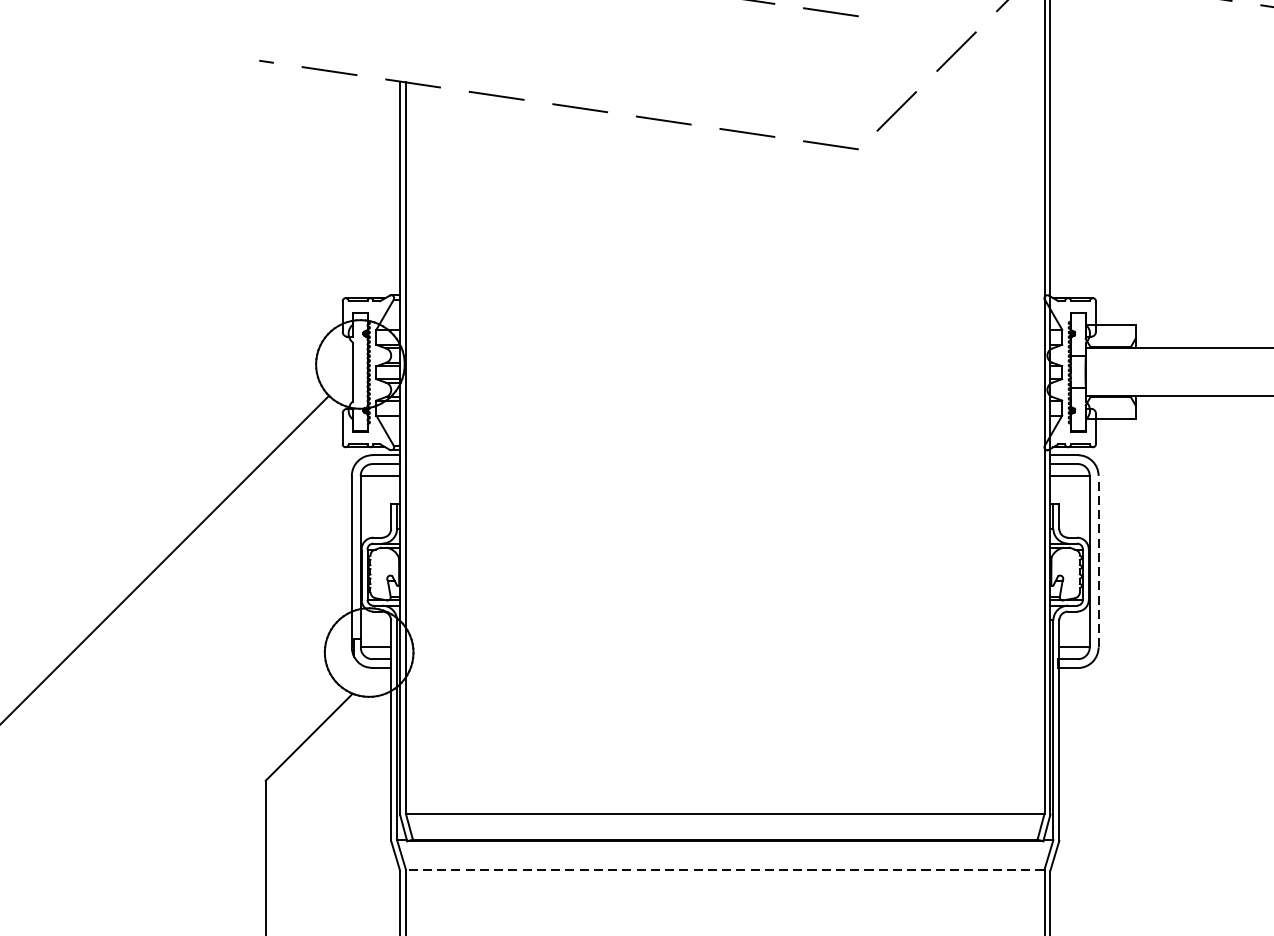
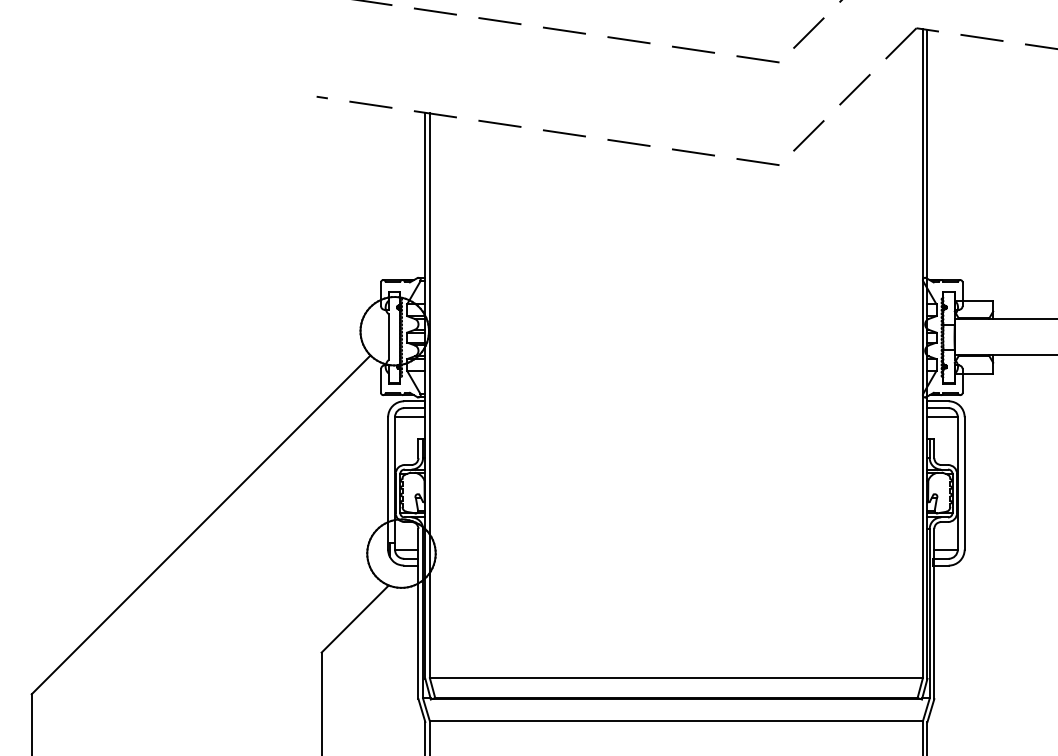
line: (1098, 560) -> (964, 482), dashed -> solid
line: (725, 869) -> (676, 721), dashed -> solid

